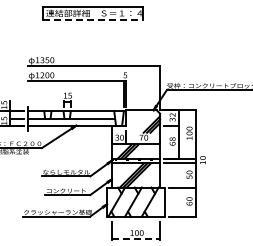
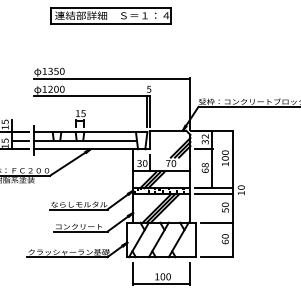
line: (93, 20) -> (111, 24), dashed -> solid
line: (136, 239) -> (162, 284), dashed -> solid

